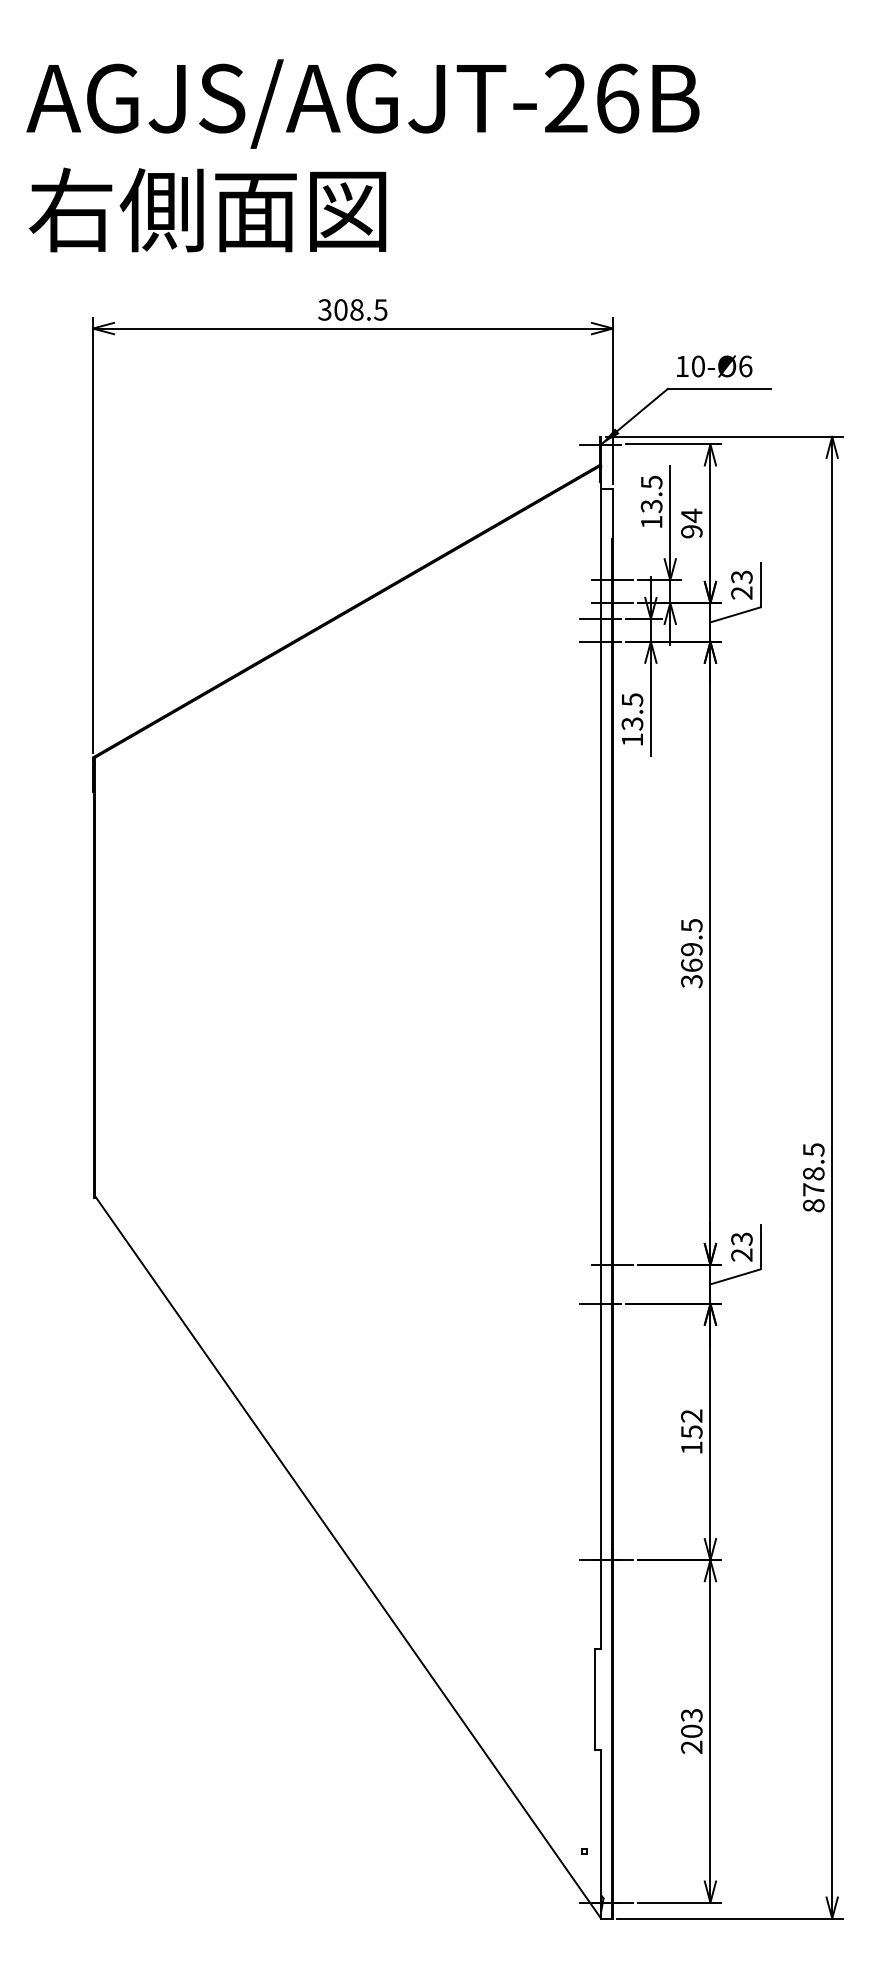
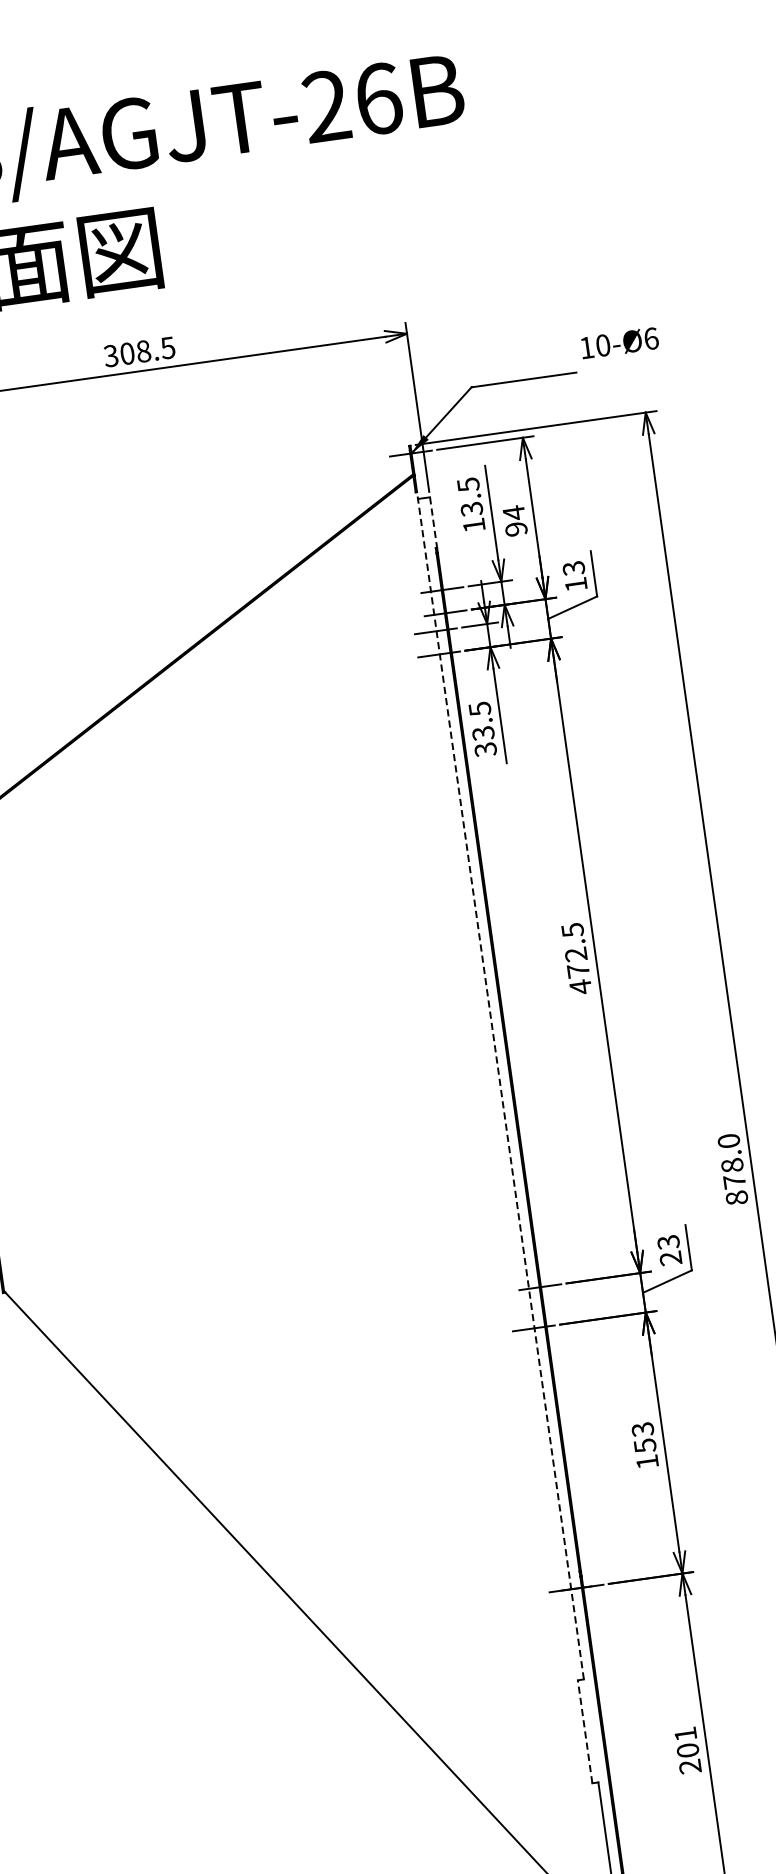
text: (714, 366) -> (619, 343), moved
line: (612, 514) -> (433, 523), solid -> dashed
text: (741, 592) -> (575, 584), 23 -> 13
text: (632, 739) -> (485, 749), 13.5 -> 33.5
text: (691, 965) -> (578, 970), 369.5 -> 472.5
line: (601, 1065) -> (500, 1085), solid -> dashed
text: (813, 1149) -> (728, 1140), 878.5 -> 878.0
text: (691, 1415) -> (642, 1429), 152 -> 153
line: (595, 1699) -> (585, 1731), solid -> dashed
text: (691, 1715) -> (685, 1734), 203 -> 201

